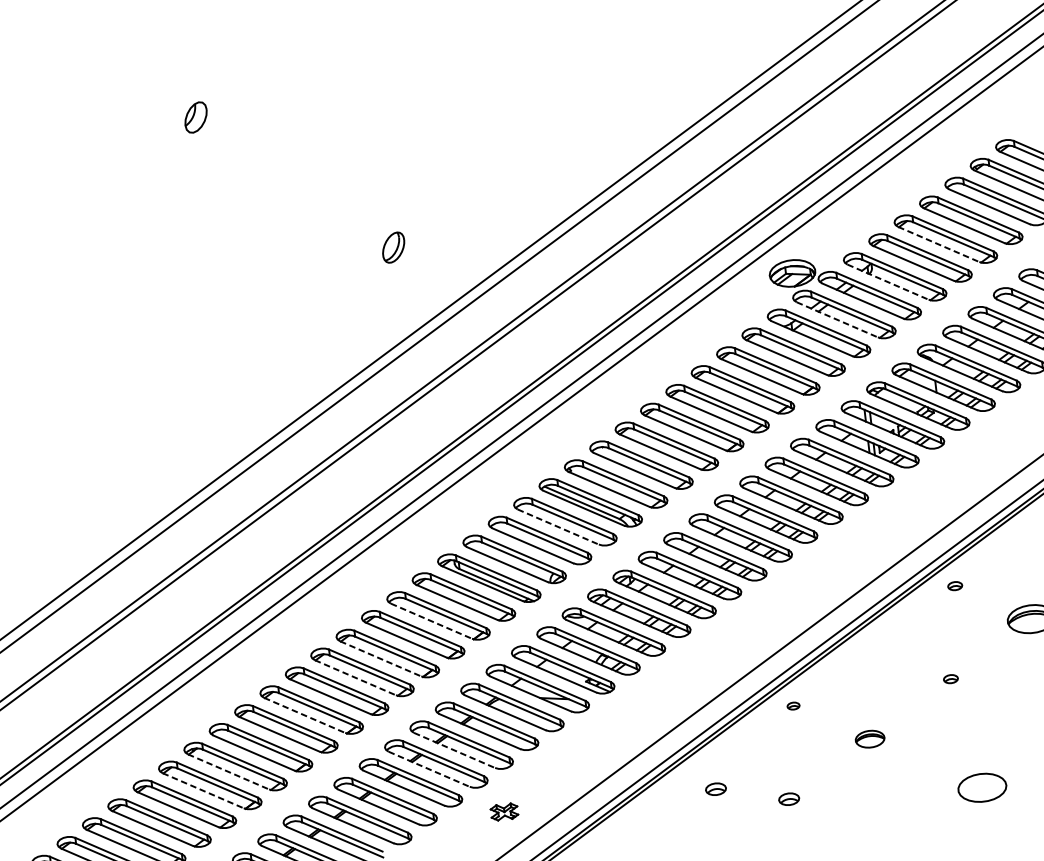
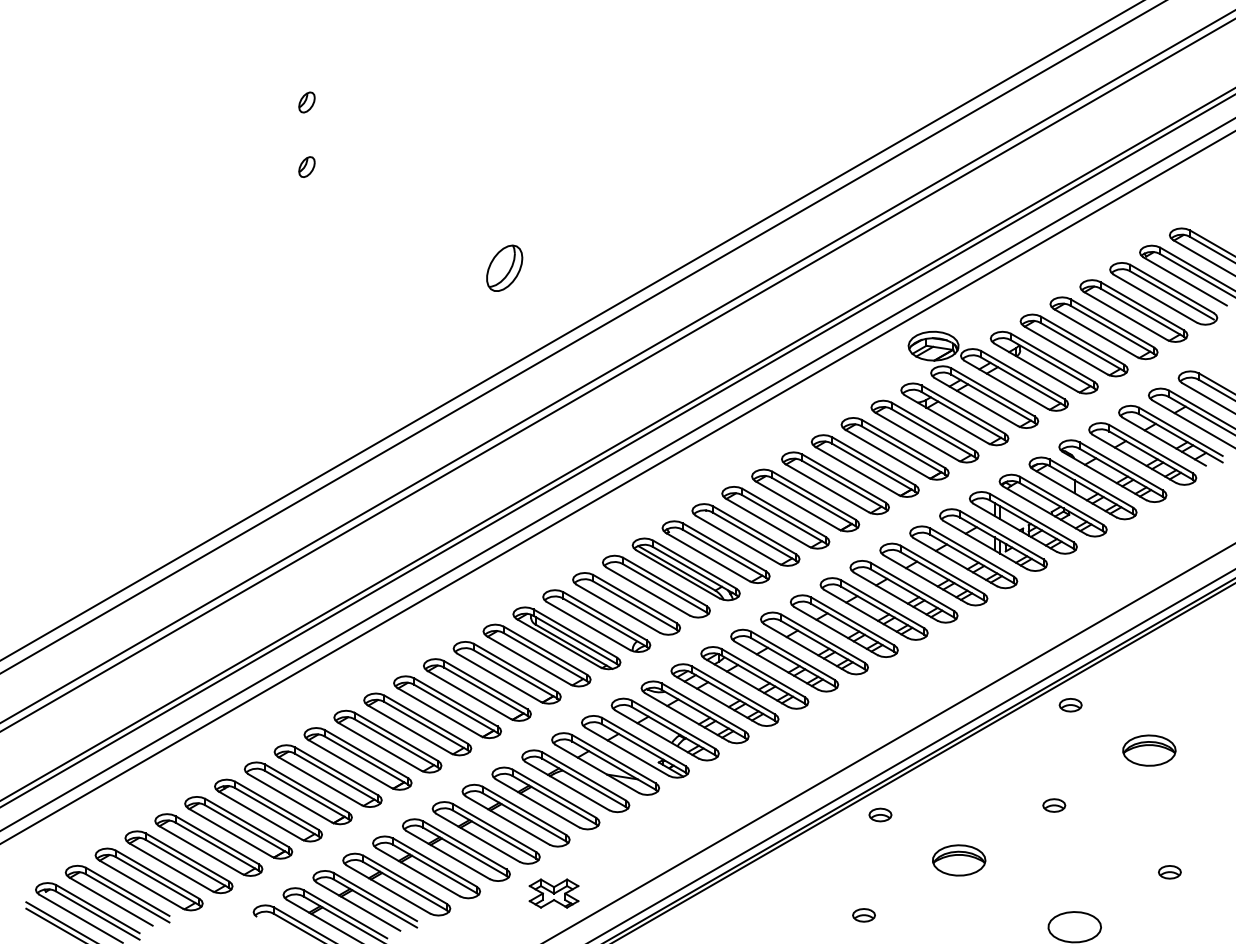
part: (195, 117) -> (306, 102), size x0.62
part: (202, 175) -> (306, 166), added
line: (939, 244) -> (1096, 333), dashed -> solid
part: (393, 246) -> (504, 267), size x1.43
line: (888, 282) -> (1036, 367), dashed -> solid
line: (837, 320) -> (976, 402), dashed -> solid
line: (558, 526) -> (648, 591), dashed -> solid
part: (955, 586) -> (1070, 705), size x1.43
line: (432, 620) -> (499, 677), dashed -> solid
line: (381, 659) -> (439, 712), dashed -> solid
line: (355, 677) -> (409, 729), dashed -> solid
part: (951, 679) -> (1054, 805), size x1.43
part: (793, 705) -> (880, 814), size x1.67
line: (305, 715) -> (350, 764), dashed -> solid
part: (870, 739) -> (959, 860), size x1.67
line: (455, 750) -> (508, 820), dashed -> solid
line: (429, 769) -> (478, 838), dashed -> solid
line: (228, 771) -> (260, 815), dashed -> solid
part: (715, 789) -> (785, 895), removed
line: (203, 790) -> (230, 832), dashed -> solid
part: (503, 812) -> (553, 893), size x1.67

